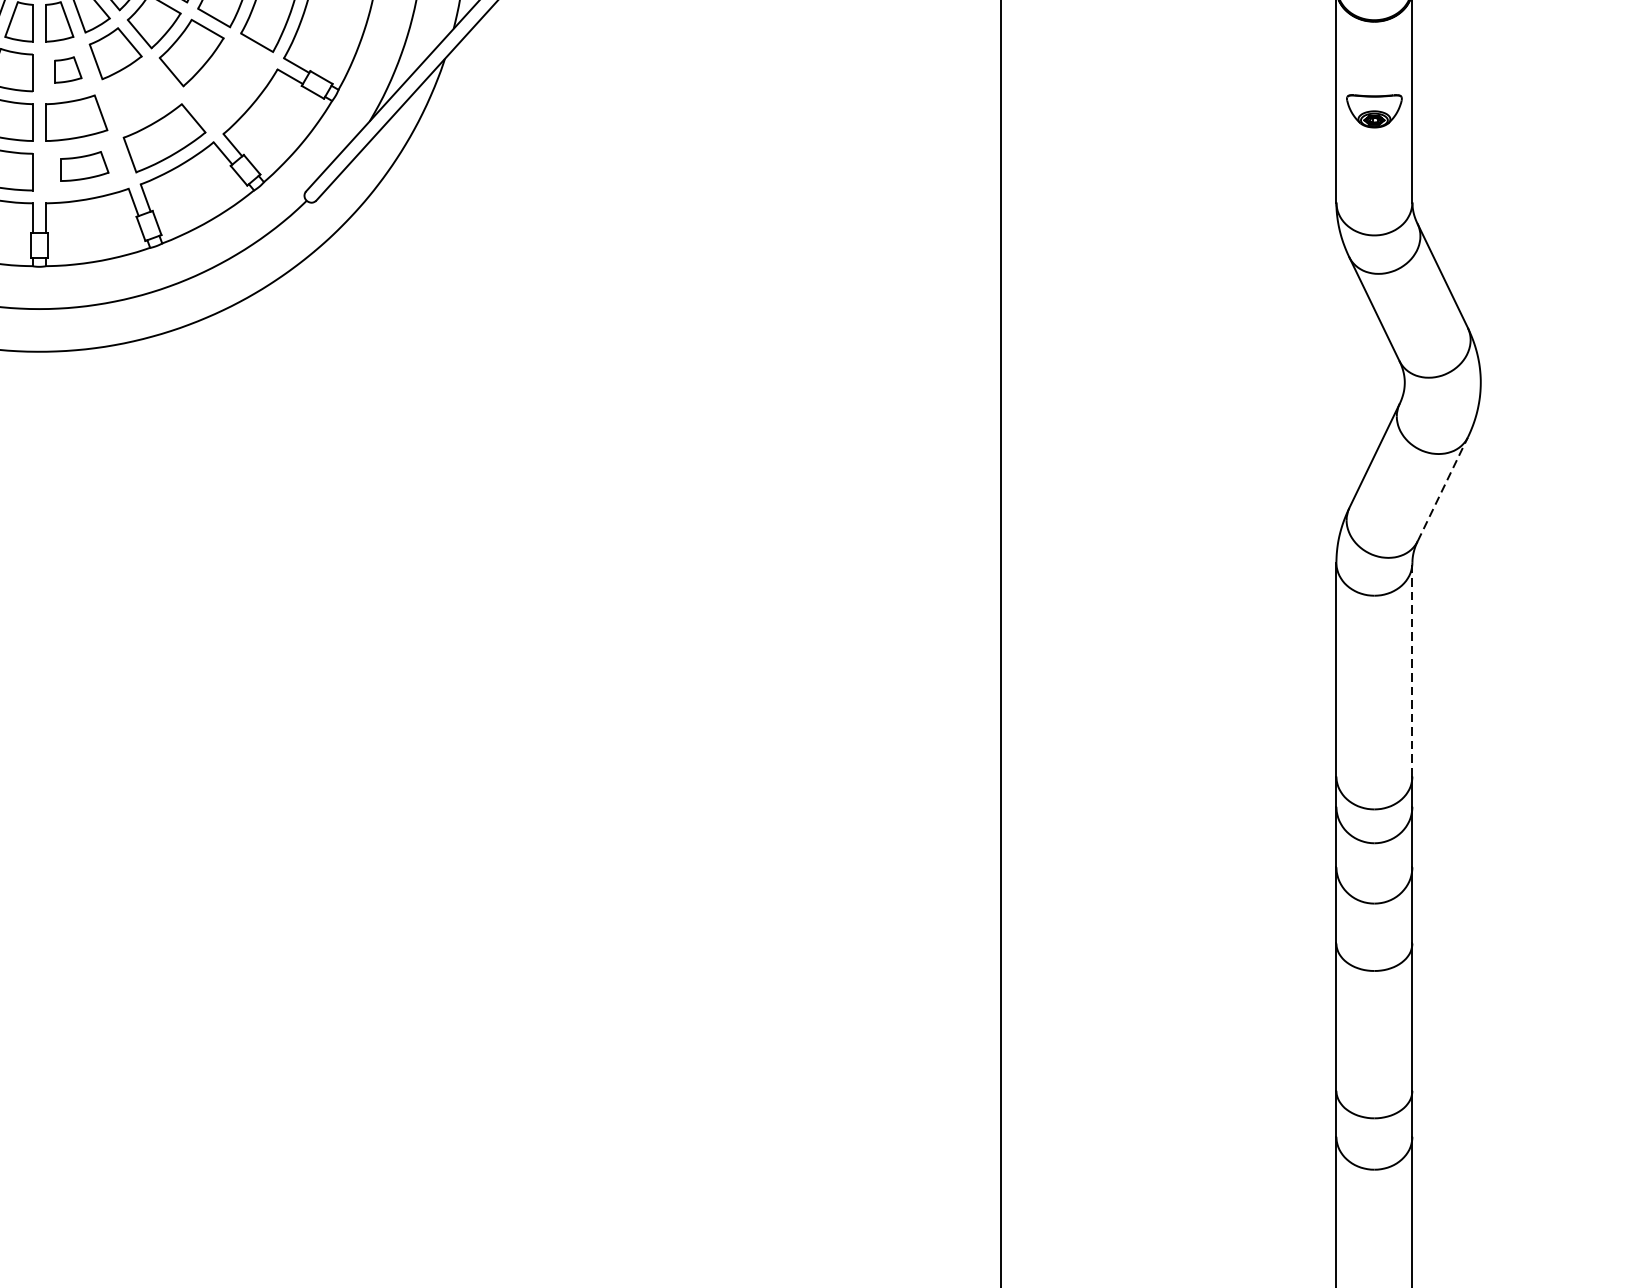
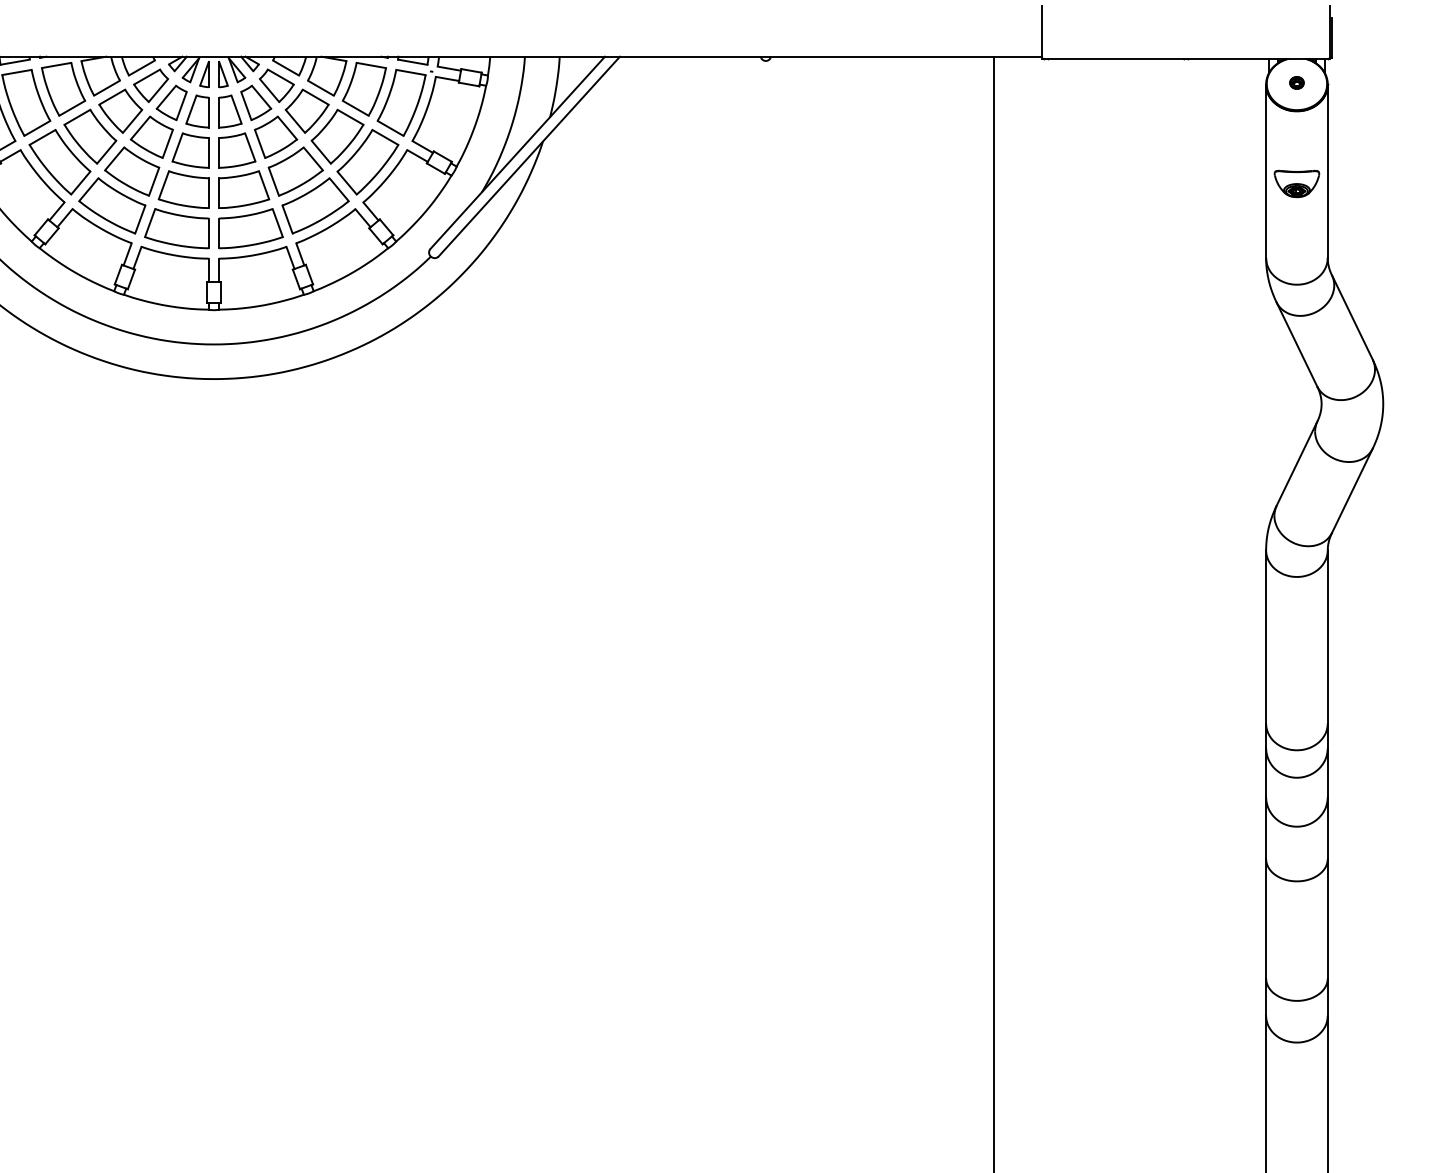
part: (68, 69) -> (237, 150), size x1.67
part: (228, 84) -> (367, 162), added
part: (139, 95) -> (295, 171), added
part: (84, 166) -> (250, 228), size x1.67
line: (1442, 489) -> (1352, 490), dashed -> solid
line: (1412, 669) -> (1327, 636), dashed -> solid

